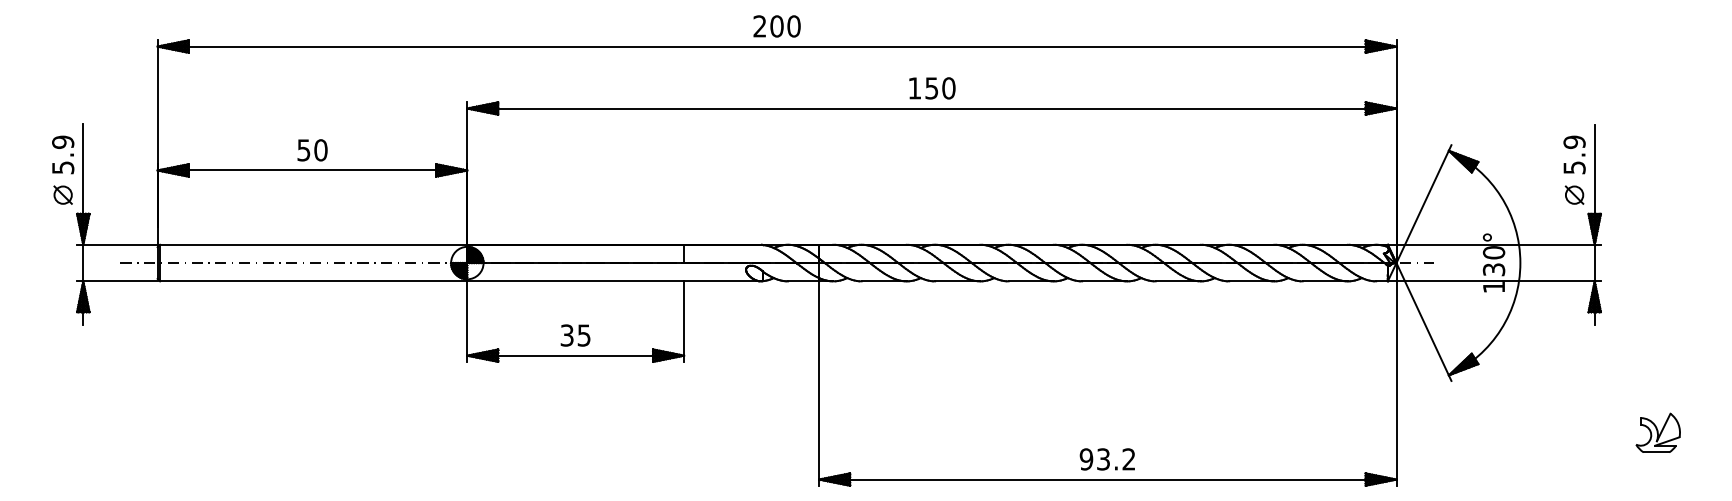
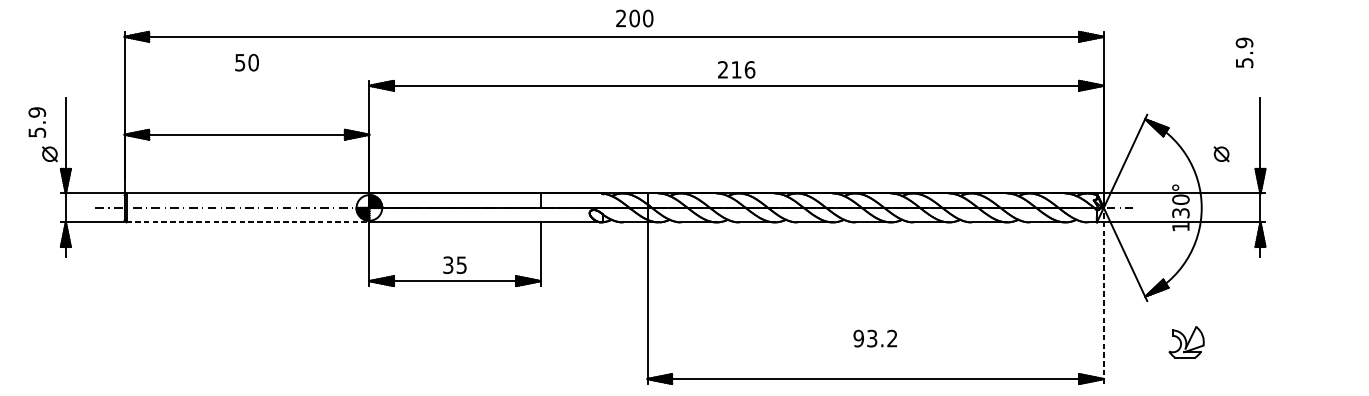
text: (776, 26) -> (634, 18), moved
text: (931, 88) -> (736, 69), 150 -> 216
text: (312, 150) -> (247, 62), moved
text: (63, 154) -> (37, 122), moved
text: (1574, 154) -> (1244, 52), moved
part: (1574, 194) -> (1221, 153), moved
line: (313, 281) -> (247, 222), solid -> dashed
line: (1396, 373) -> (1103, 295), solid -> dashed
part: (1657, 432) -> (1186, 341), moved
text: (1106, 459) -> (874, 338), moved

